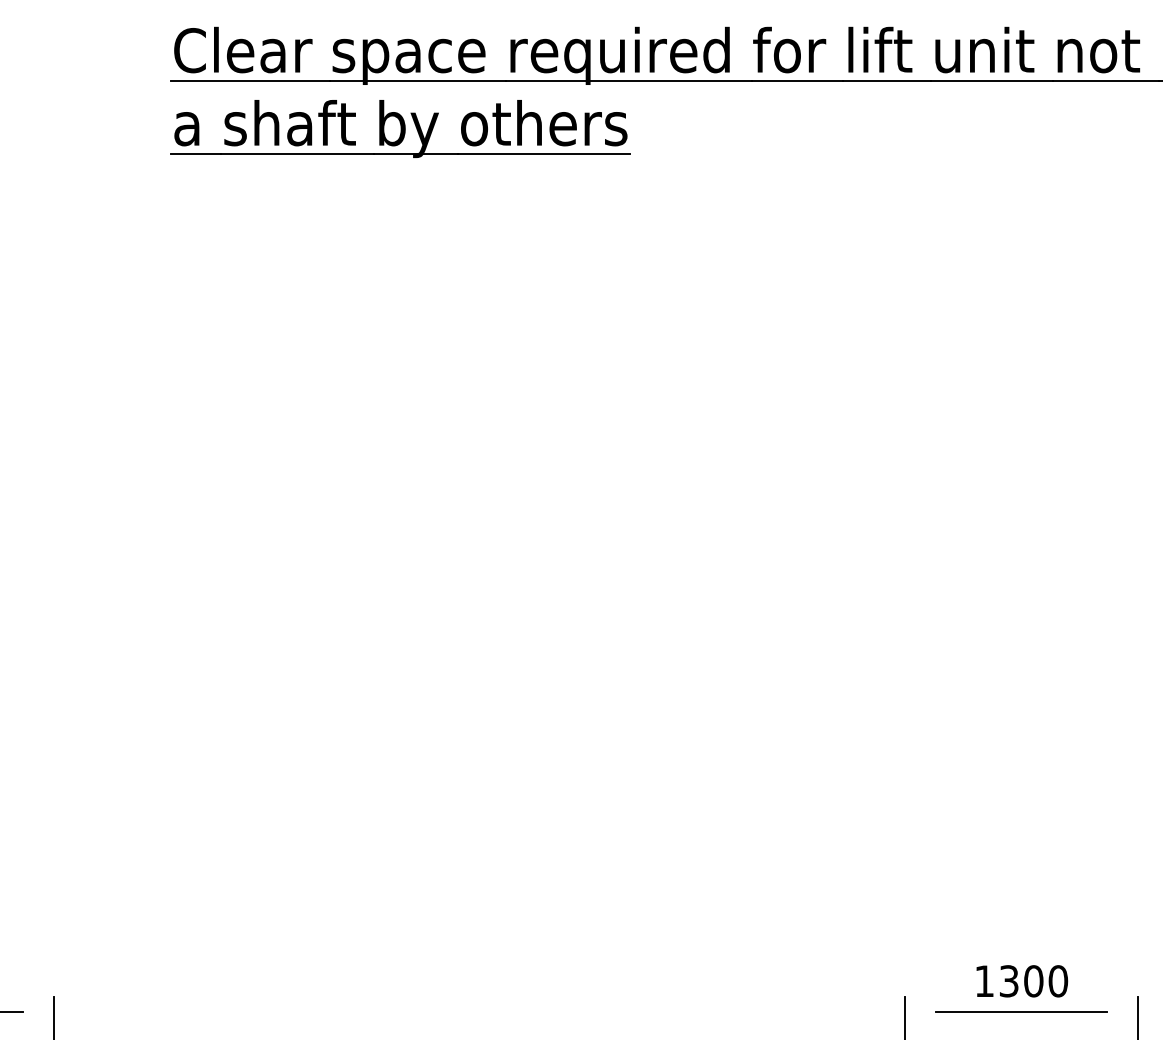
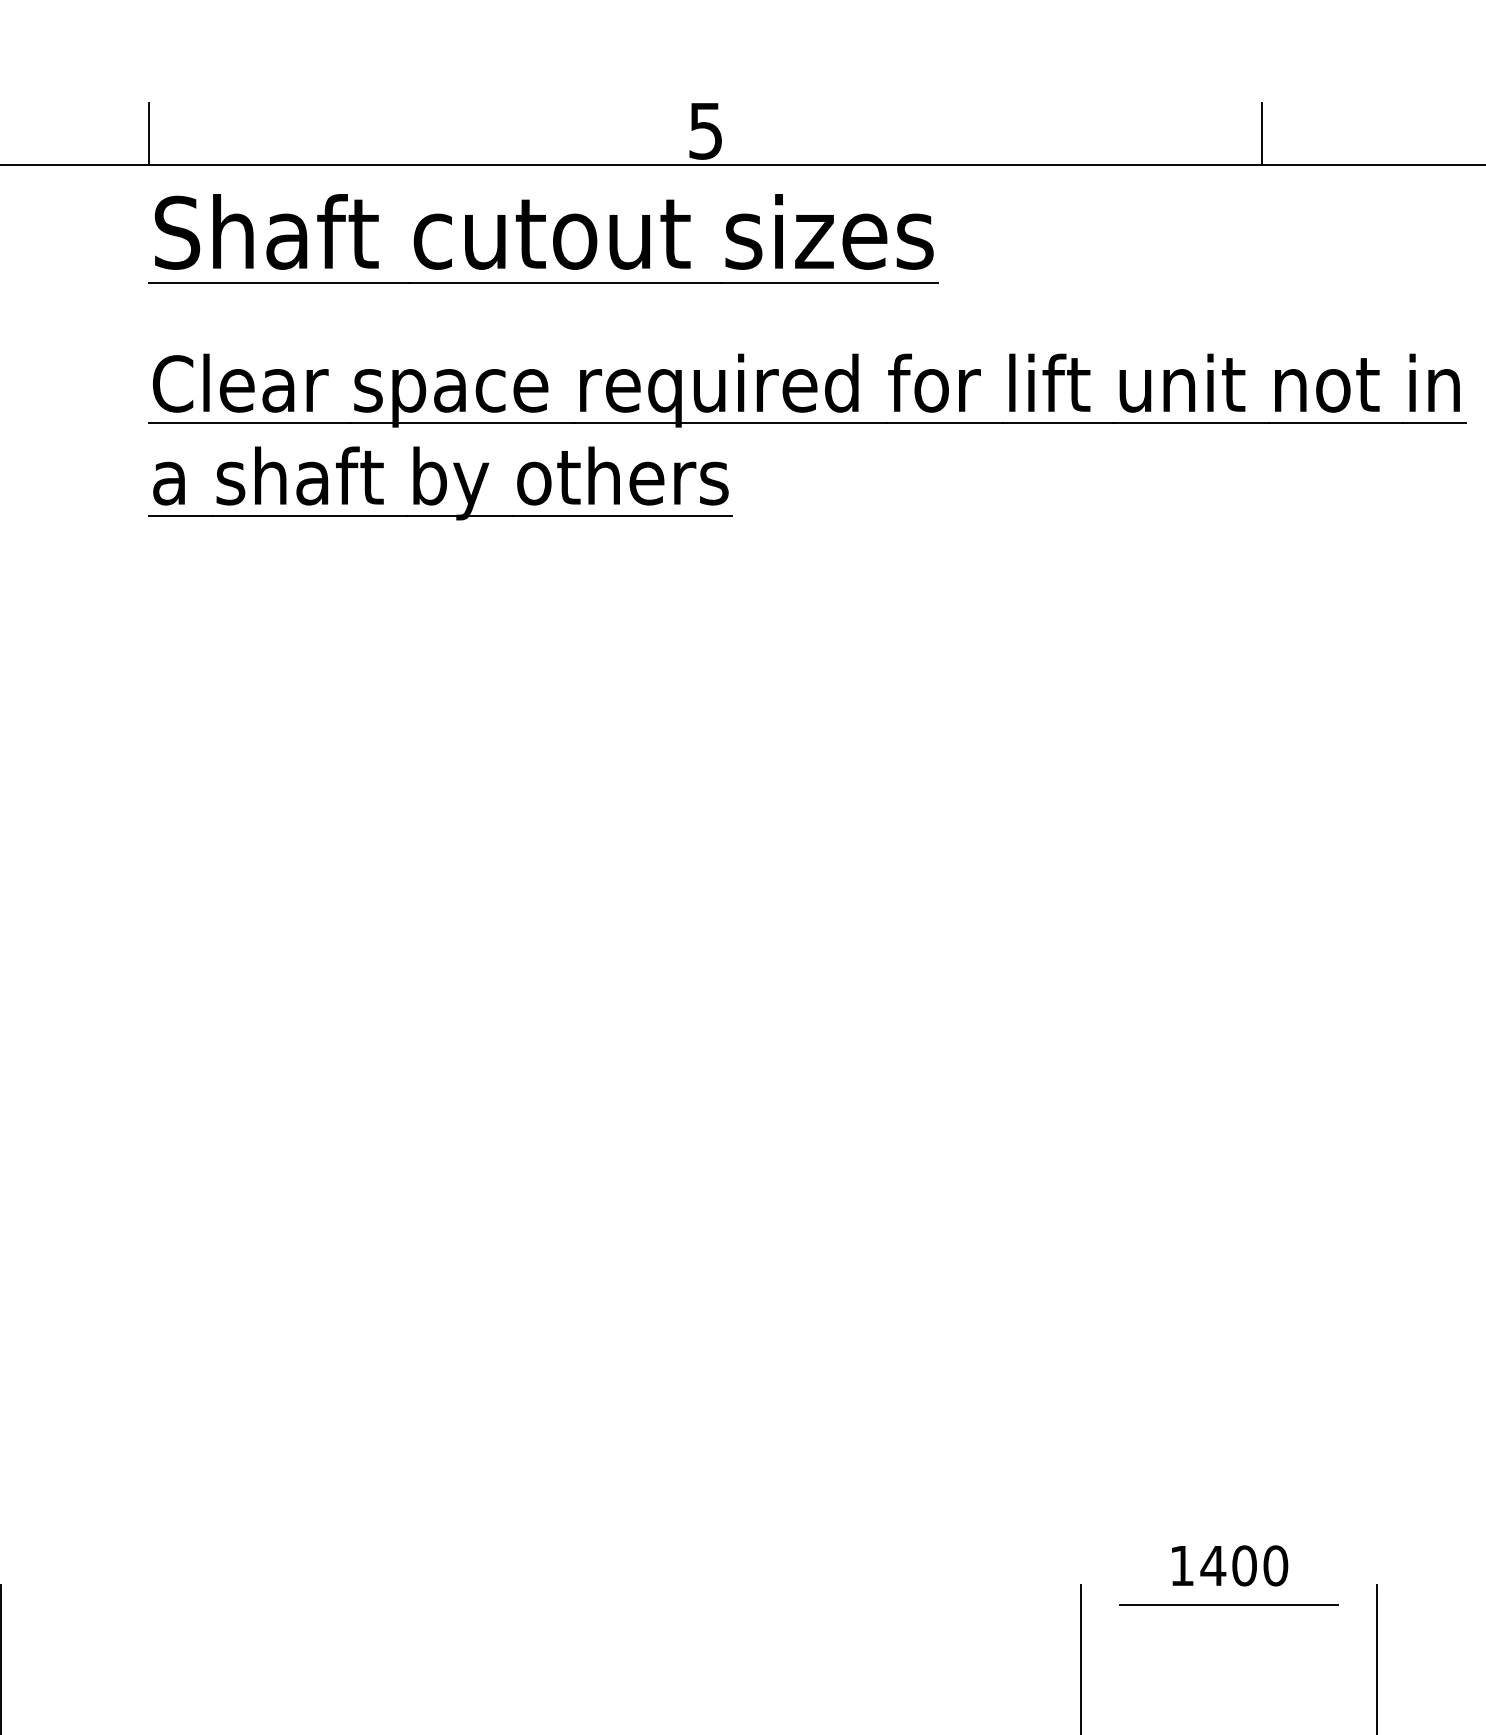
text: (1009, 980) -> (1213, 1565), 1300 -> 1400

